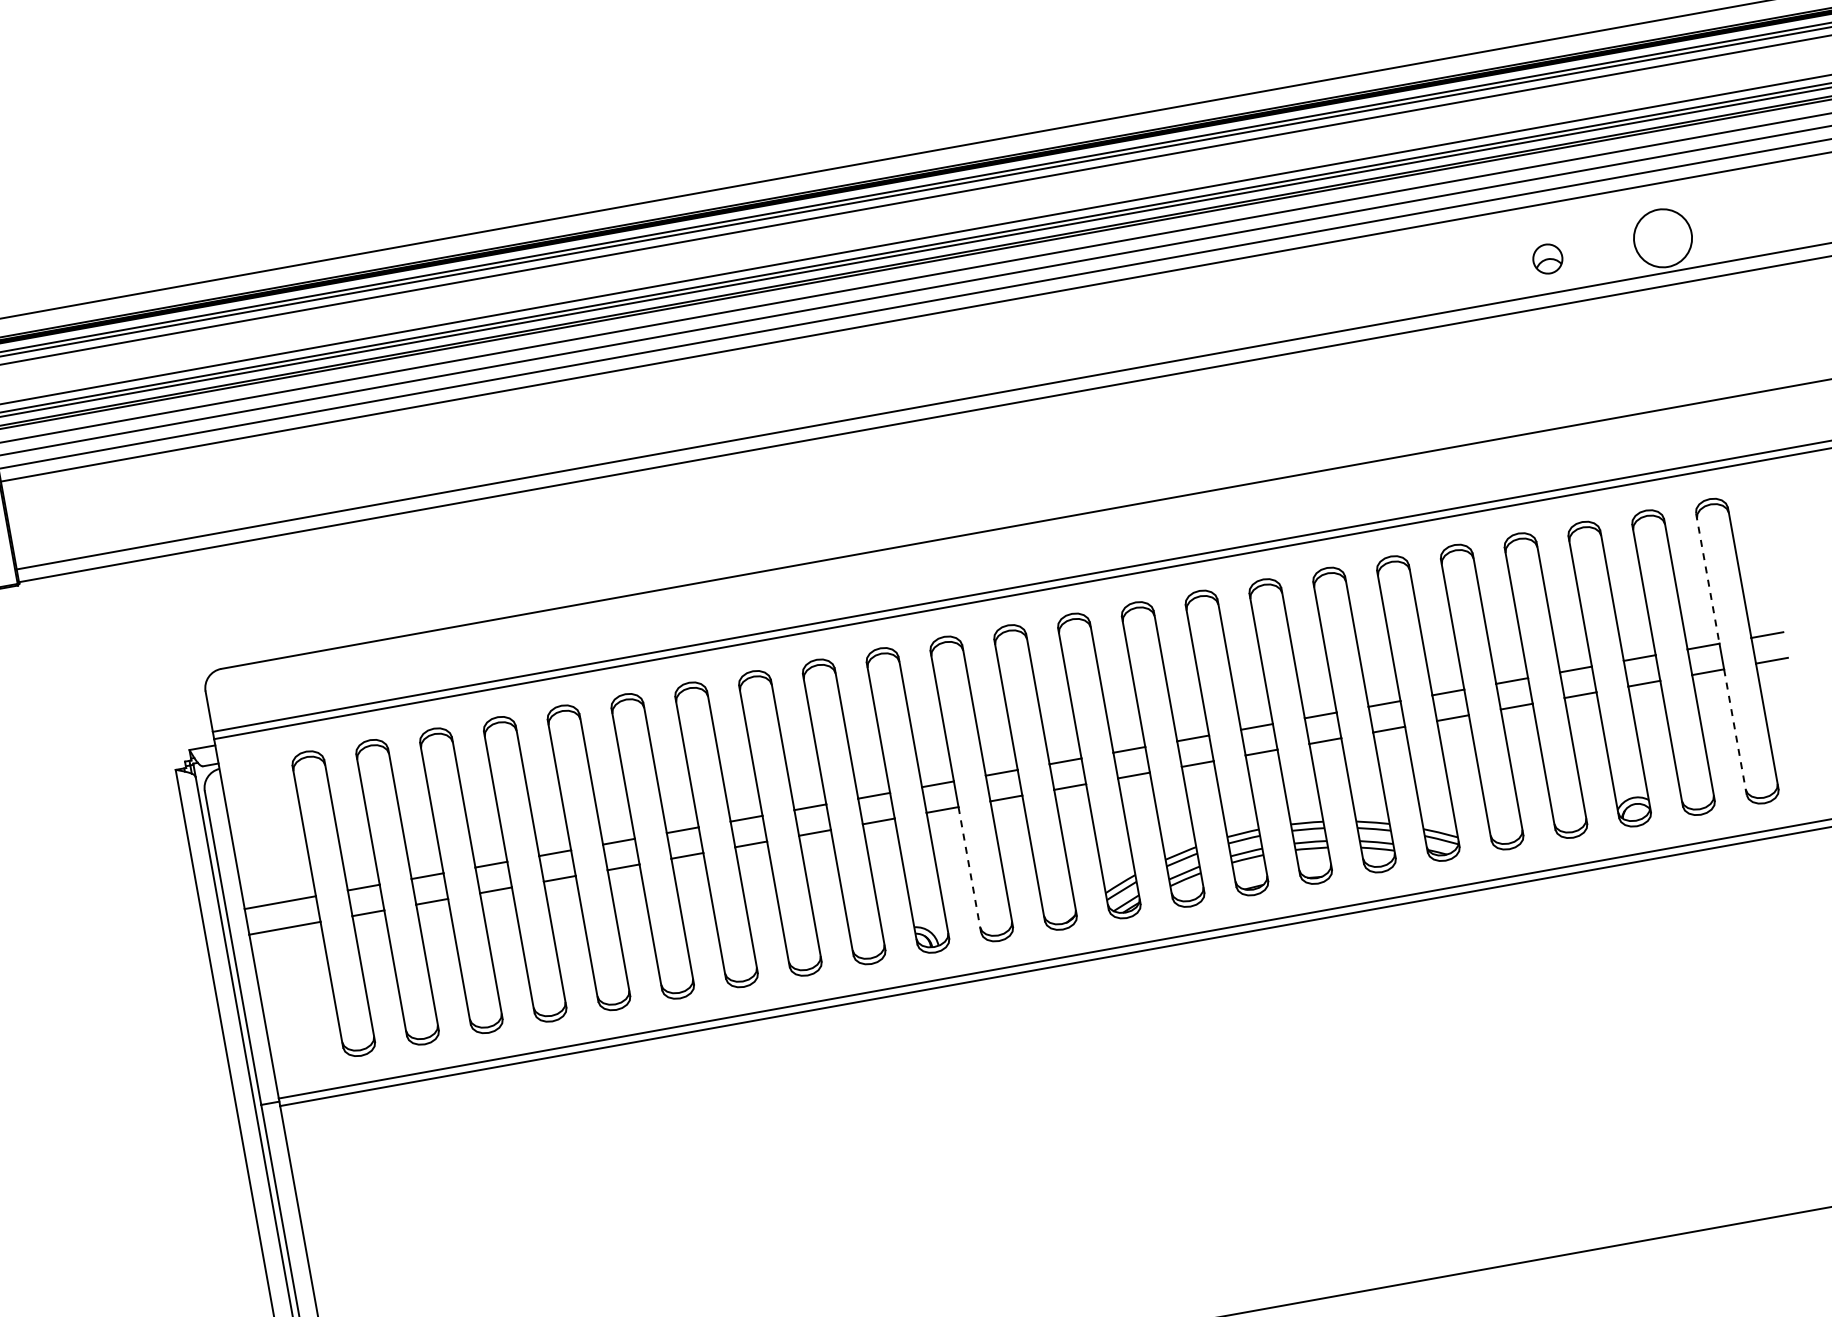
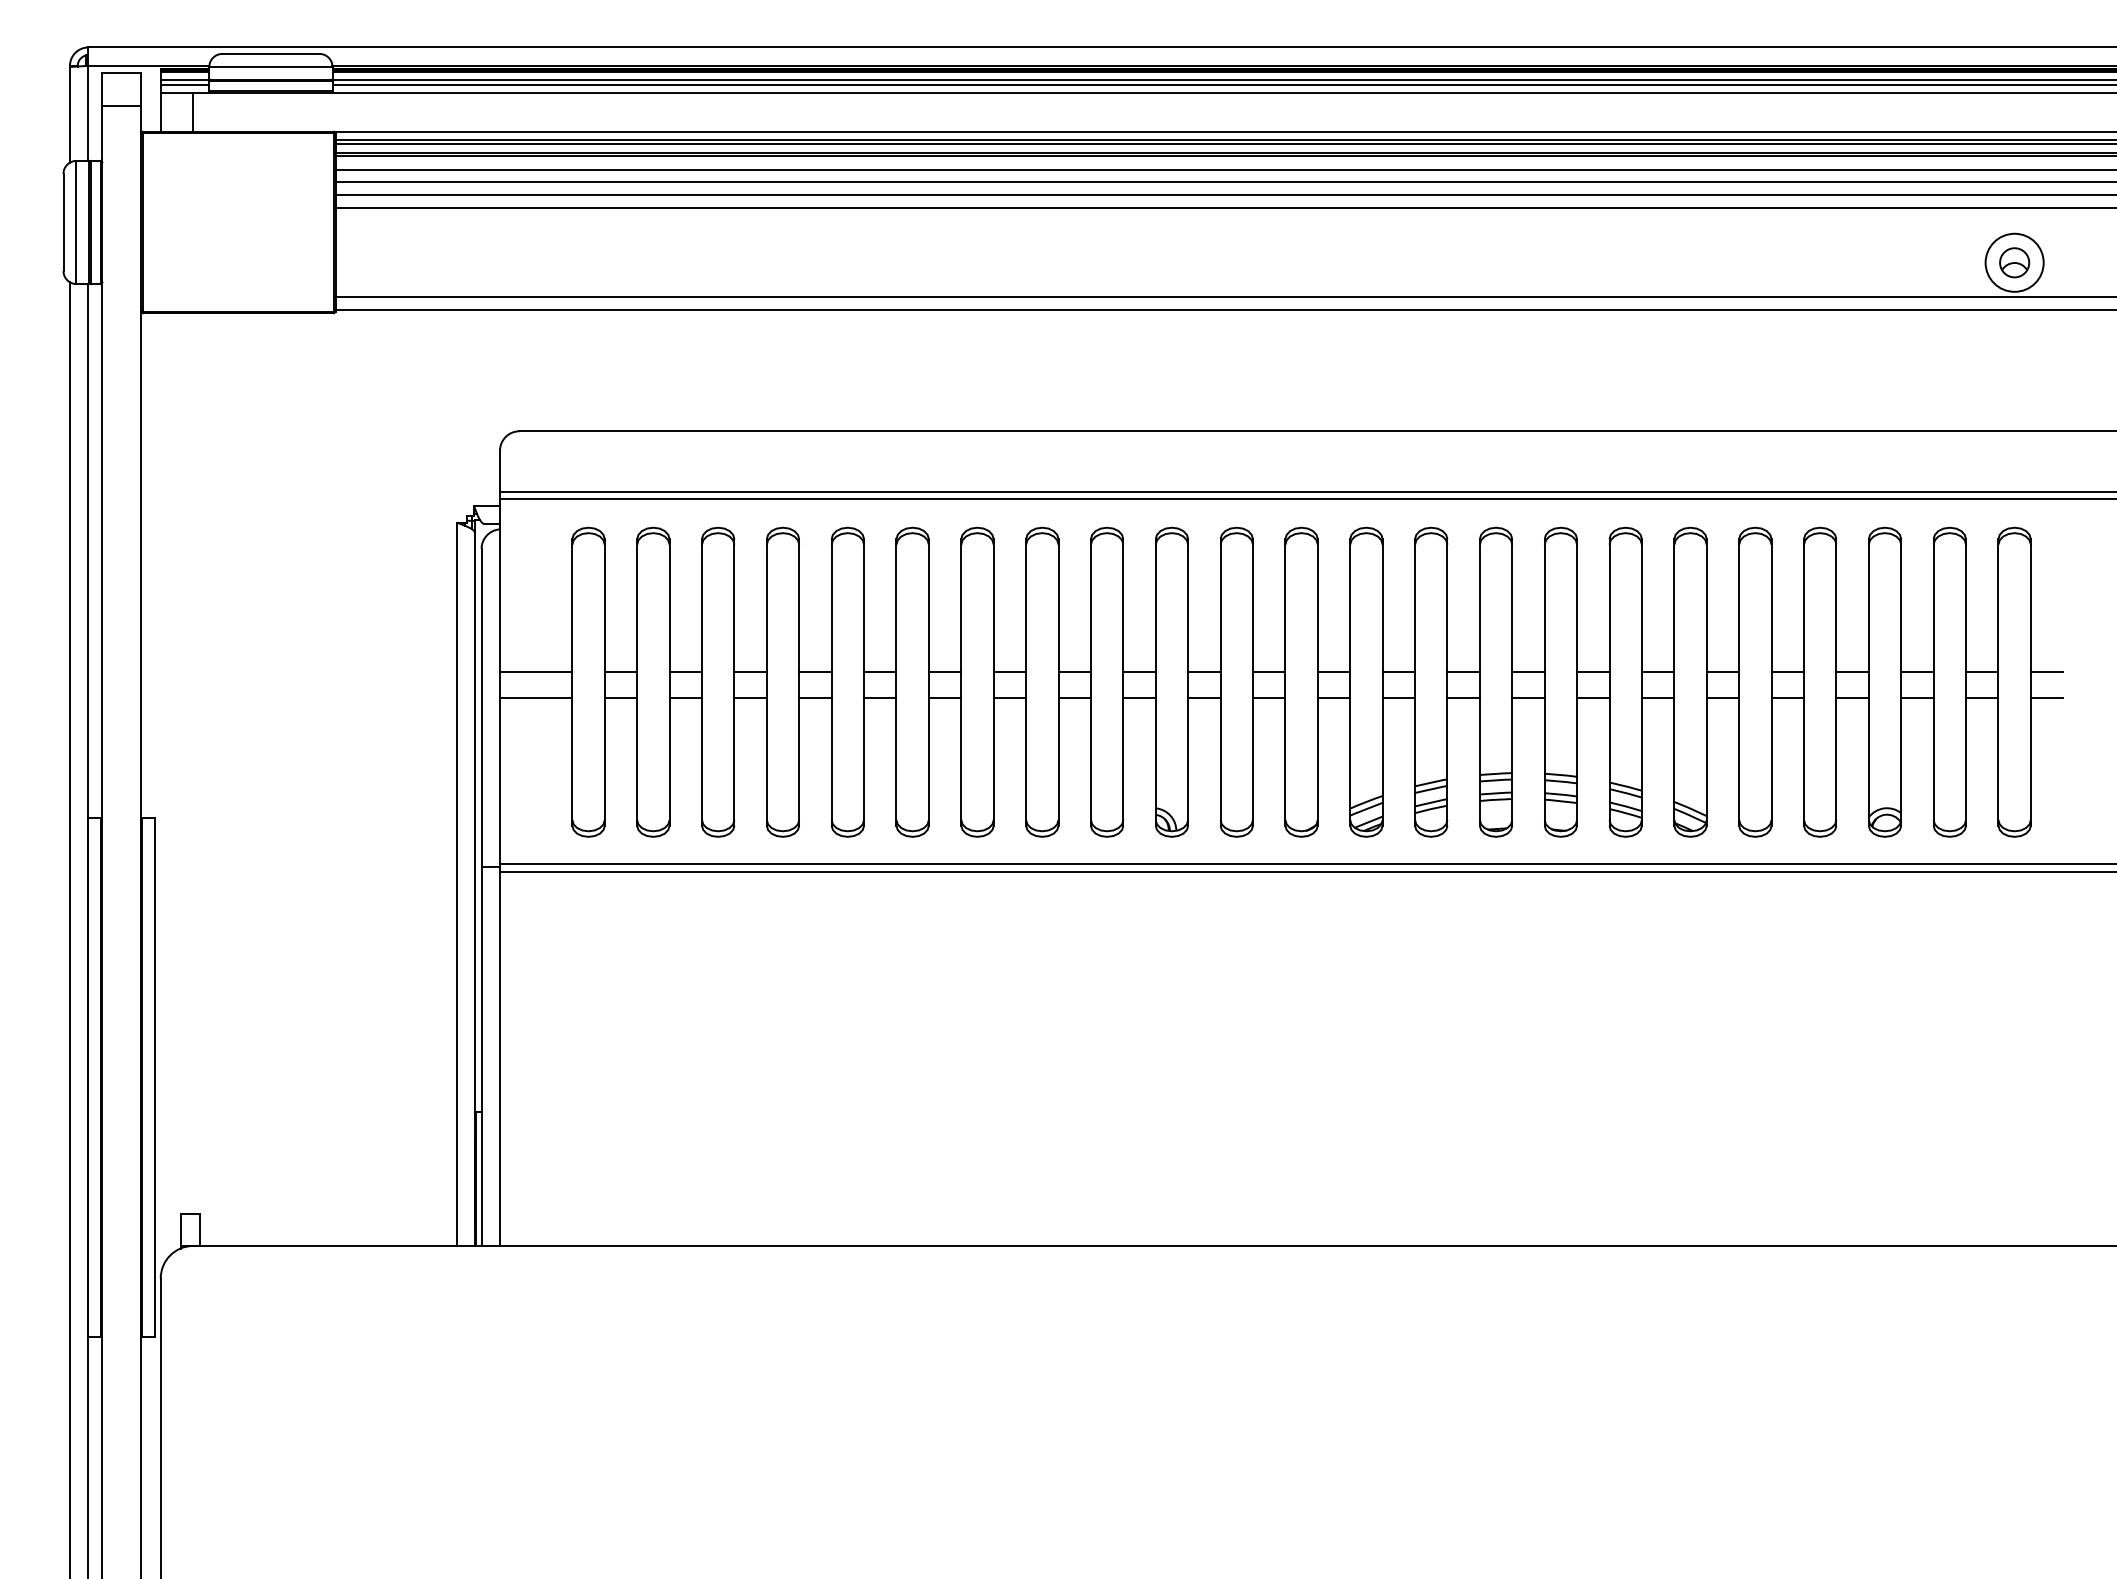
part: (1547, 258) -> (2014, 262), moved
line: (1707, 579) -> (1998, 606), dashed -> solid
line: (1735, 732) -> (1998, 761), dashed -> solid
line: (969, 869) -> (1220, 761), dashed -> solid

